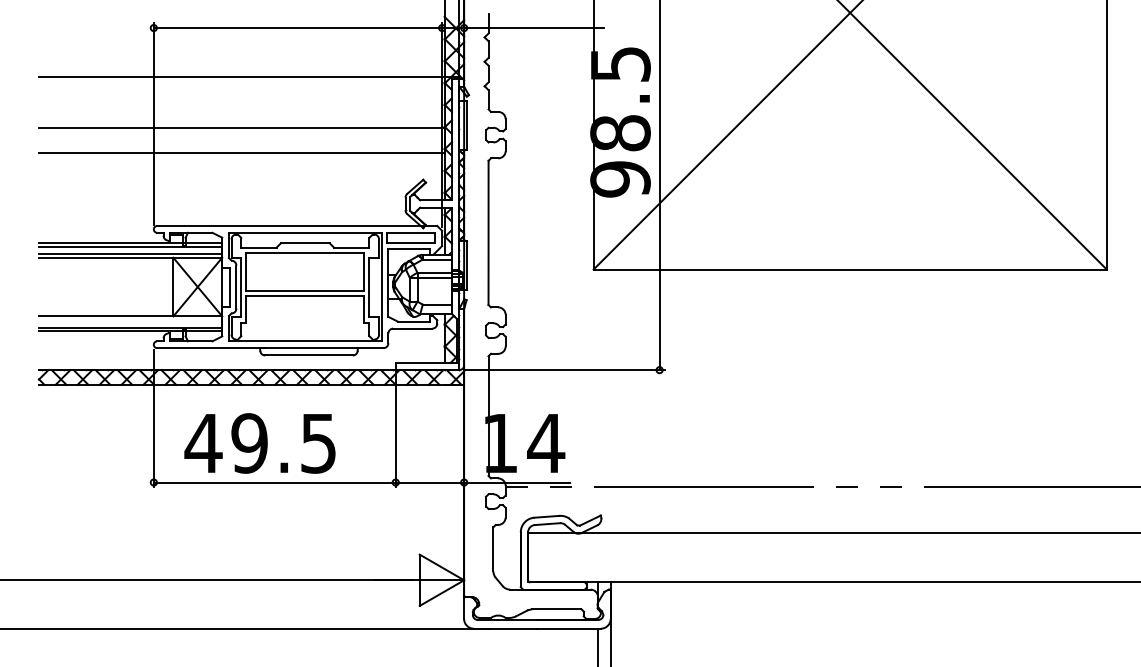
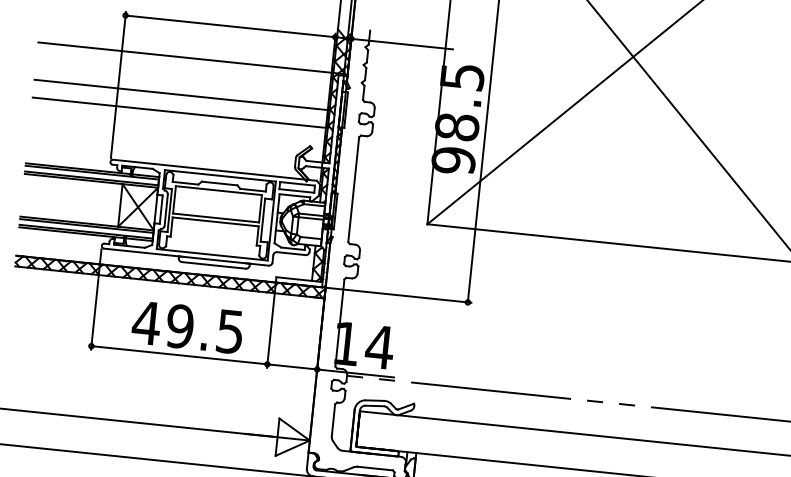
line: (130, 319) -> (86, 225), added
text: (259, 443) -> (187, 327), moved

